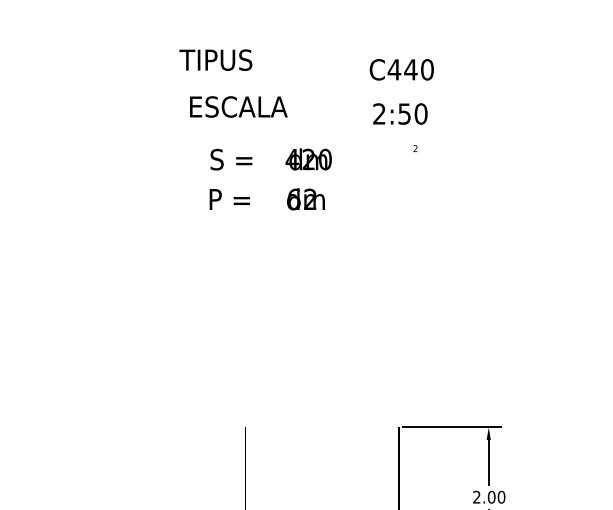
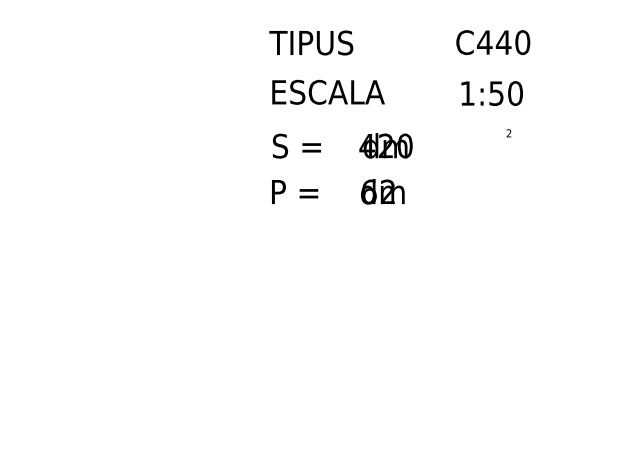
text: (215, 59) -> (310, 42), moved
text: (238, 106) -> (328, 91), moved
text: (379, 113) -> (467, 92), 2:50 -> 1:50

